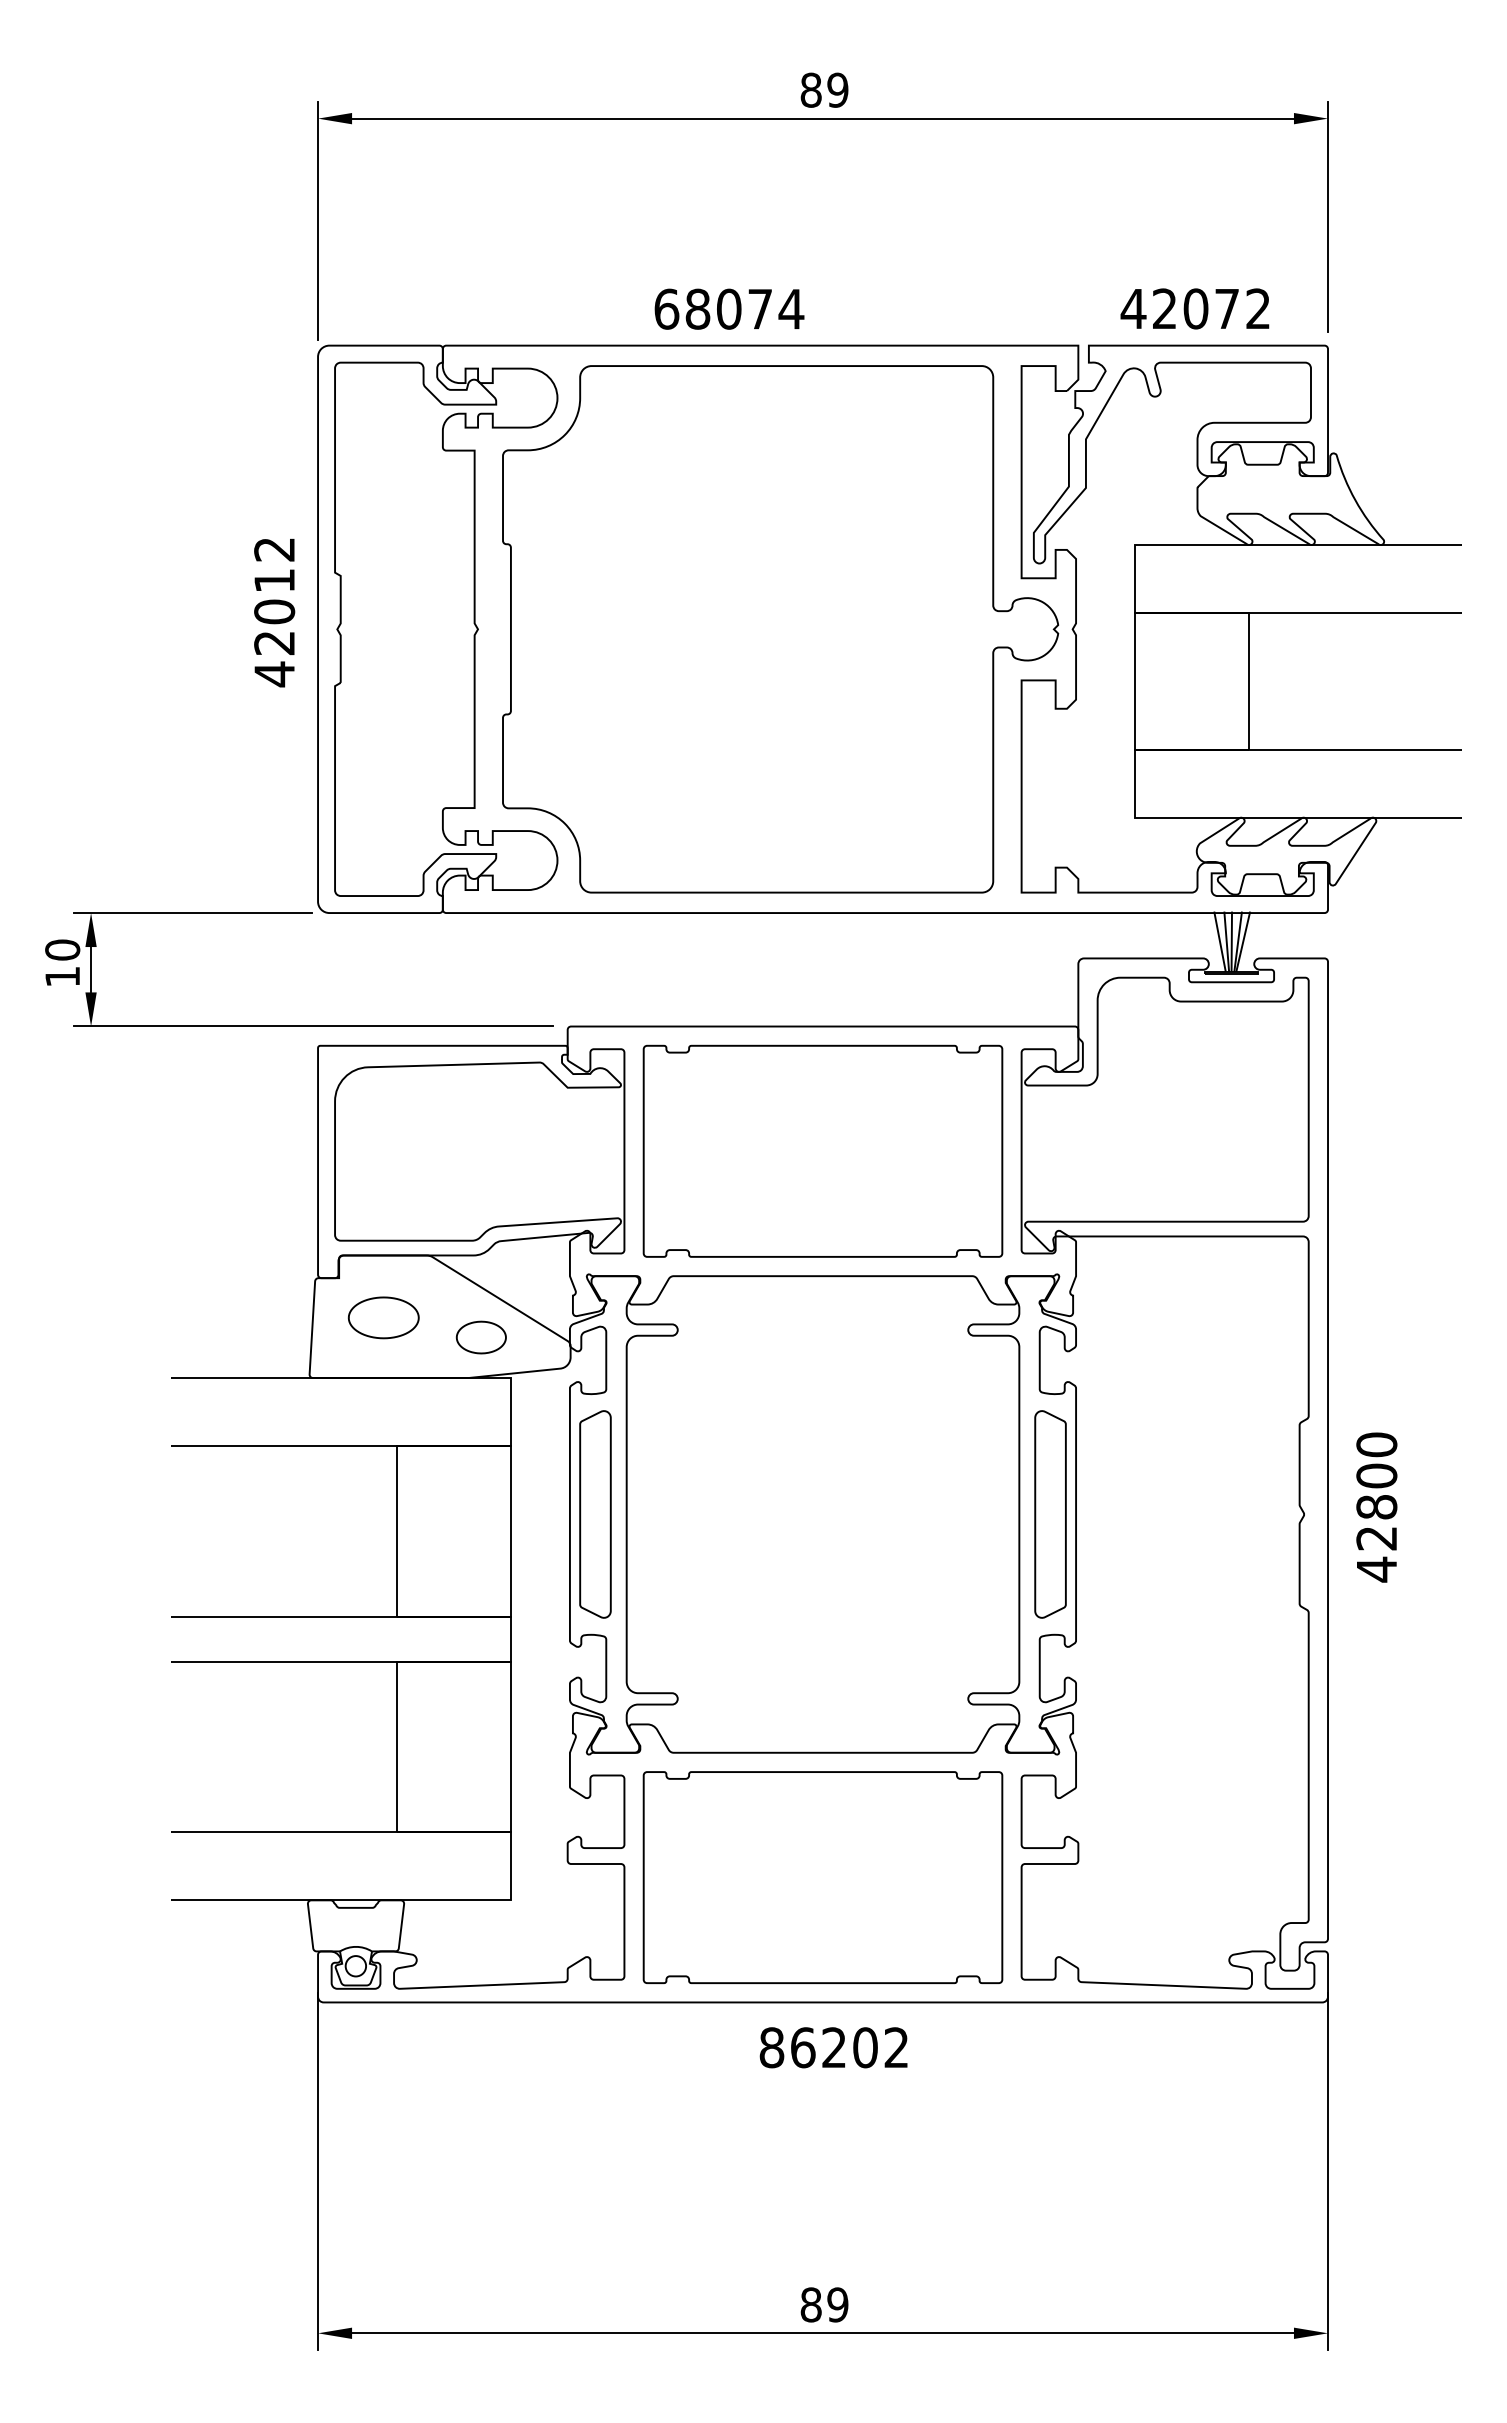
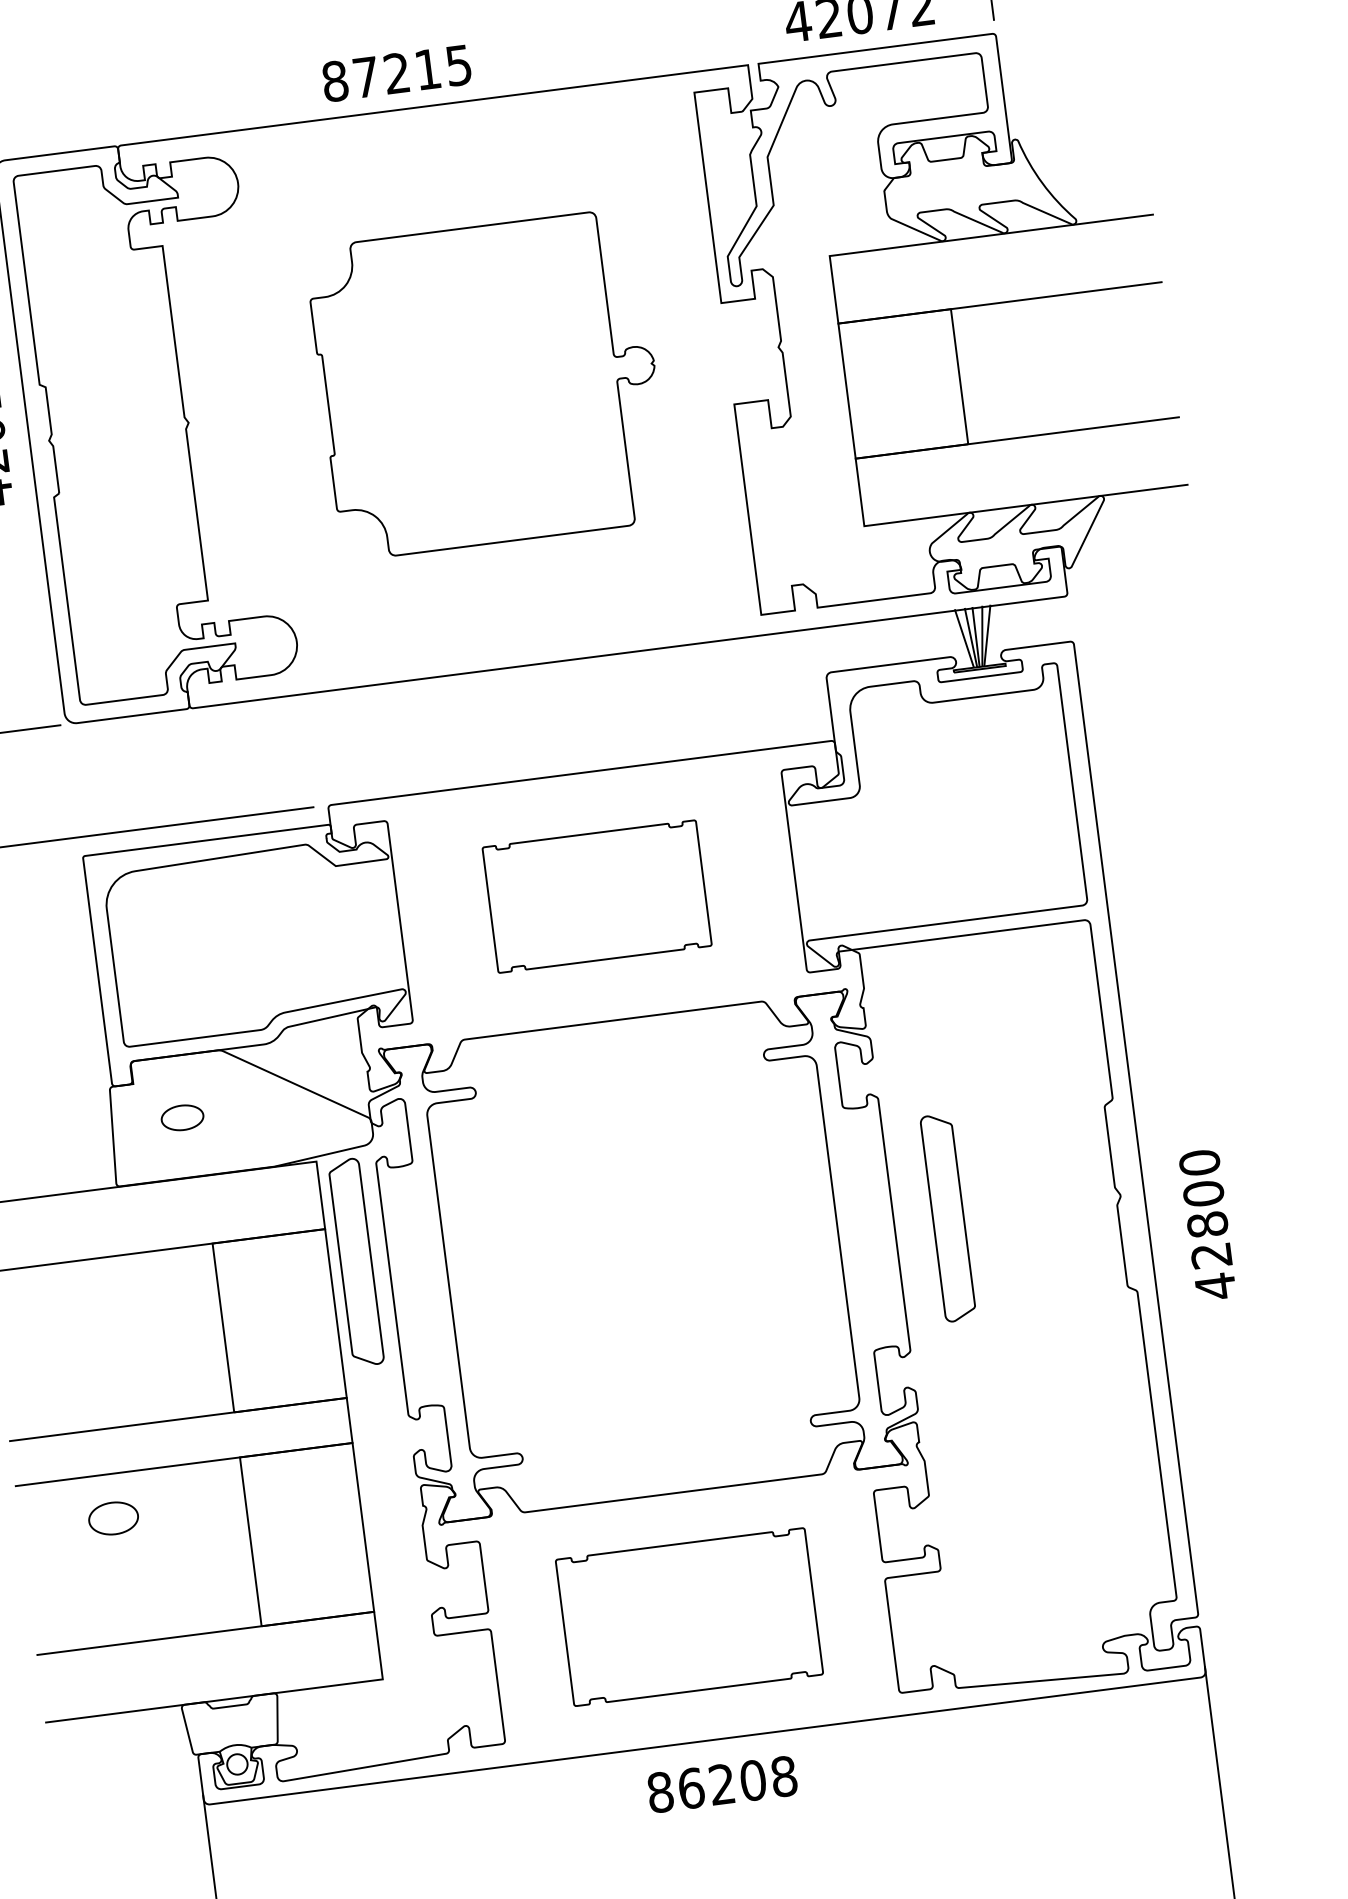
text: (729, 308) -> (397, 72), 68074 -> 87215
part: (780, 629) -> (488, 384), size x0.6
part: (822, 1150) -> (596, 896), size x0.6
part: (383, 1317) -> (182, 1117), size x0.6
part: (480, 1337) -> (112, 1518), moved
text: (1376, 1507) -> (1207, 1225), moved
part: (595, 1514) -> (356, 1262), moved
part: (1050, 1514) -> (948, 1217), moved
part: (822, 1877) -> (688, 1617), size x0.7
text: (896, 2047) -> (783, 1776), 86202 -> 86208

